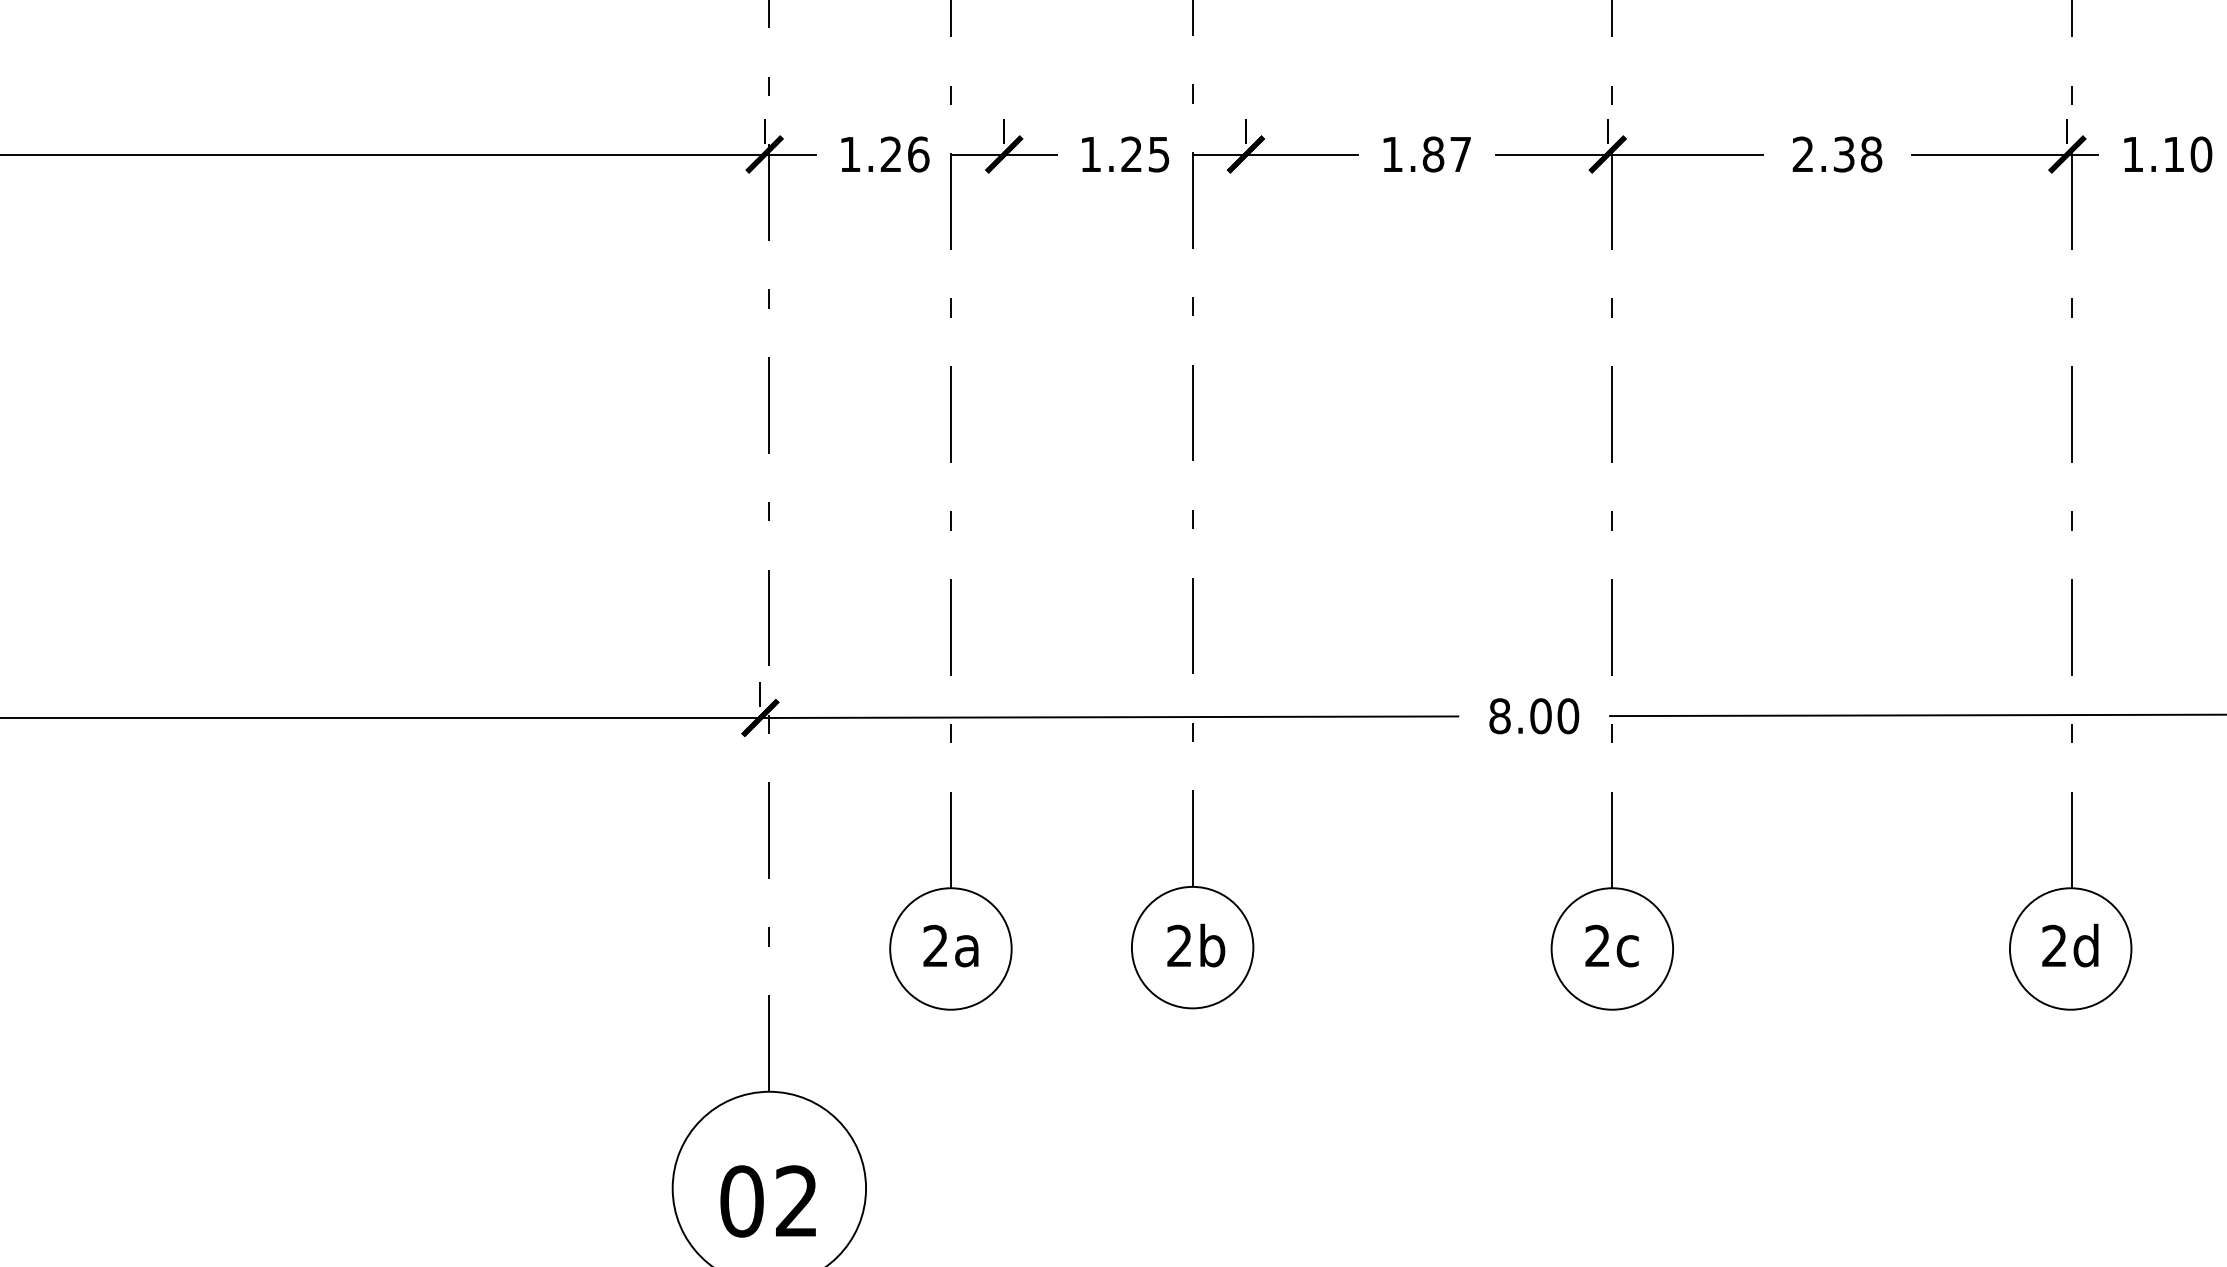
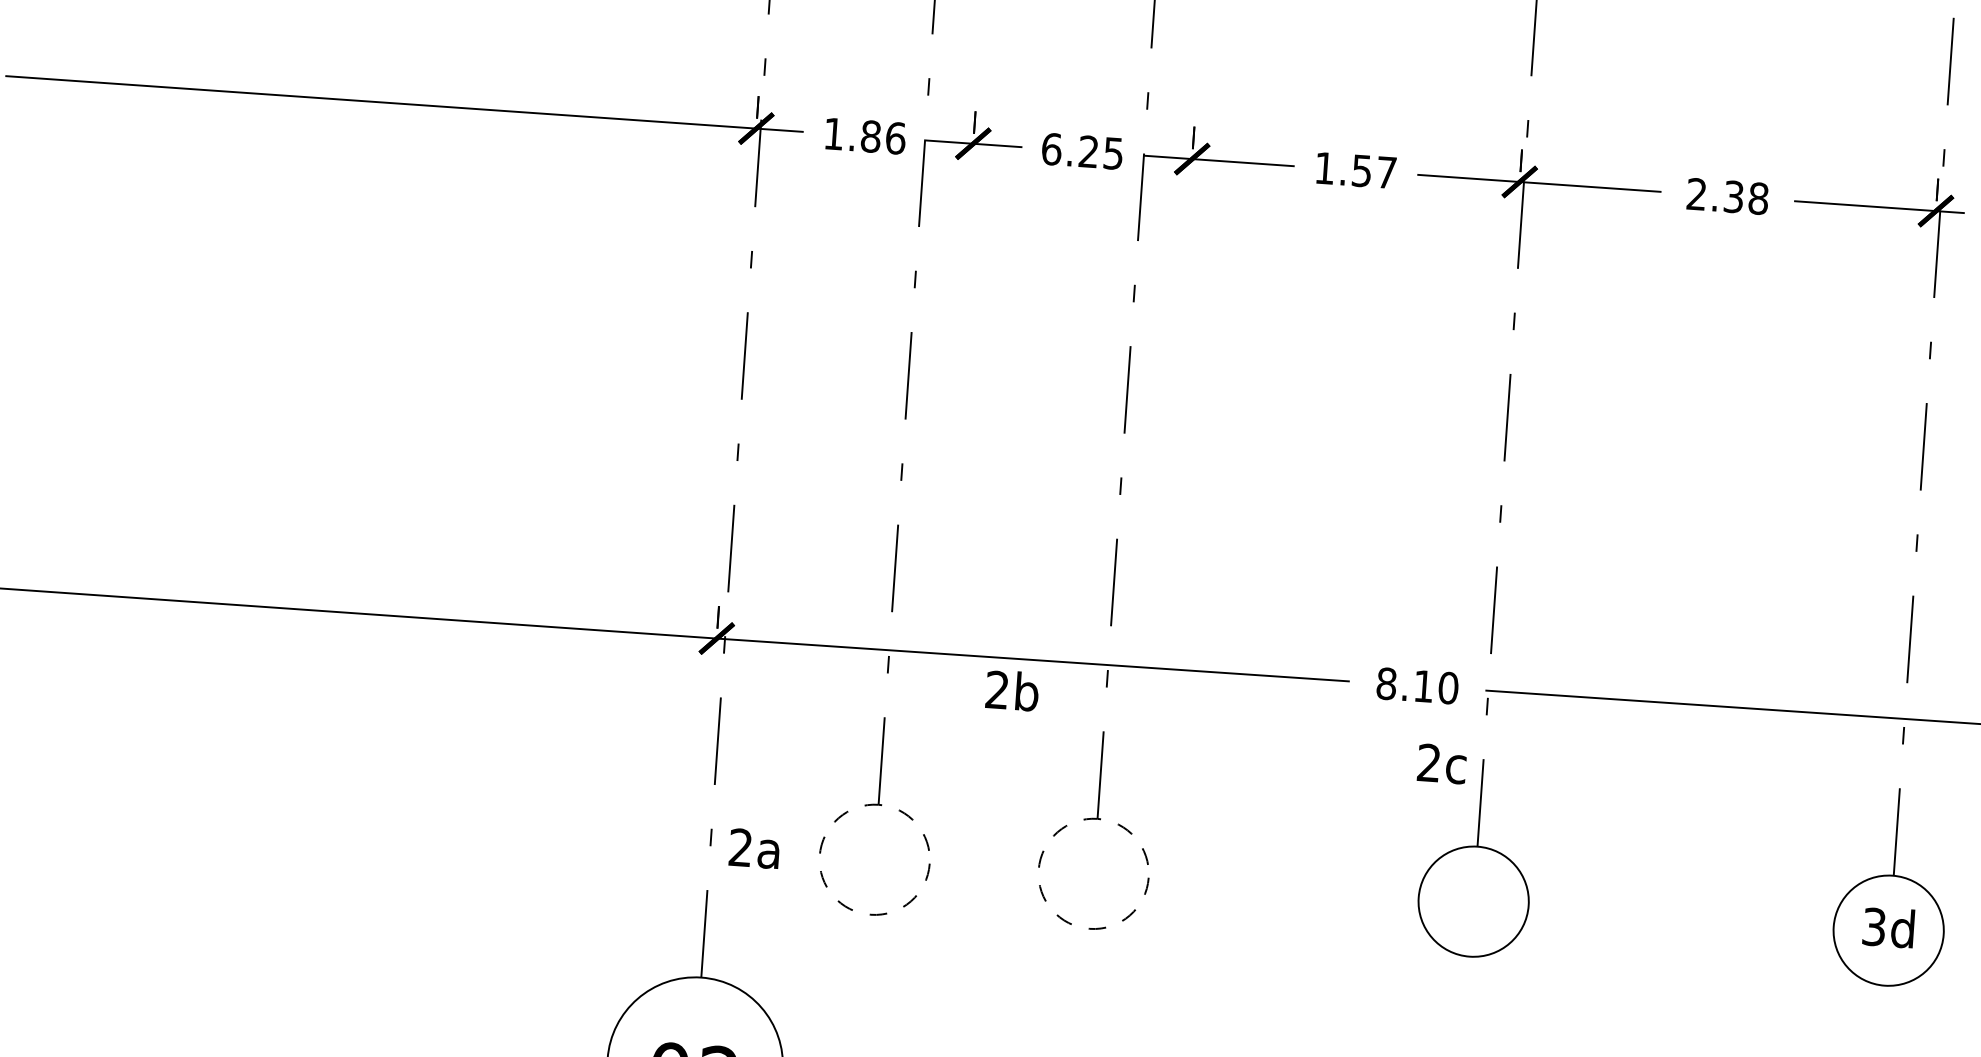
text: (890, 154) -> (870, 136), 1.26 -> 1.86
text: (1090, 154) -> (1051, 149), 1.25 -> 6.25
text: (1433, 154) -> (1362, 170), 1.87 -> 1.57
text: (1540, 716) -> (1423, 686), 8.00 -> 8.10
text: (950, 945) -> (754, 848), moved
text: (1196, 945) -> (1012, 690), moved
text: (1611, 945) -> (1441, 763), moved
text: (2054, 946) -> (1874, 927), 2d -> 3d
circle: (1192, 947) -> (1093, 873), solid -> dashed
circle: (950, 948) -> (874, 859), solid -> dashed

